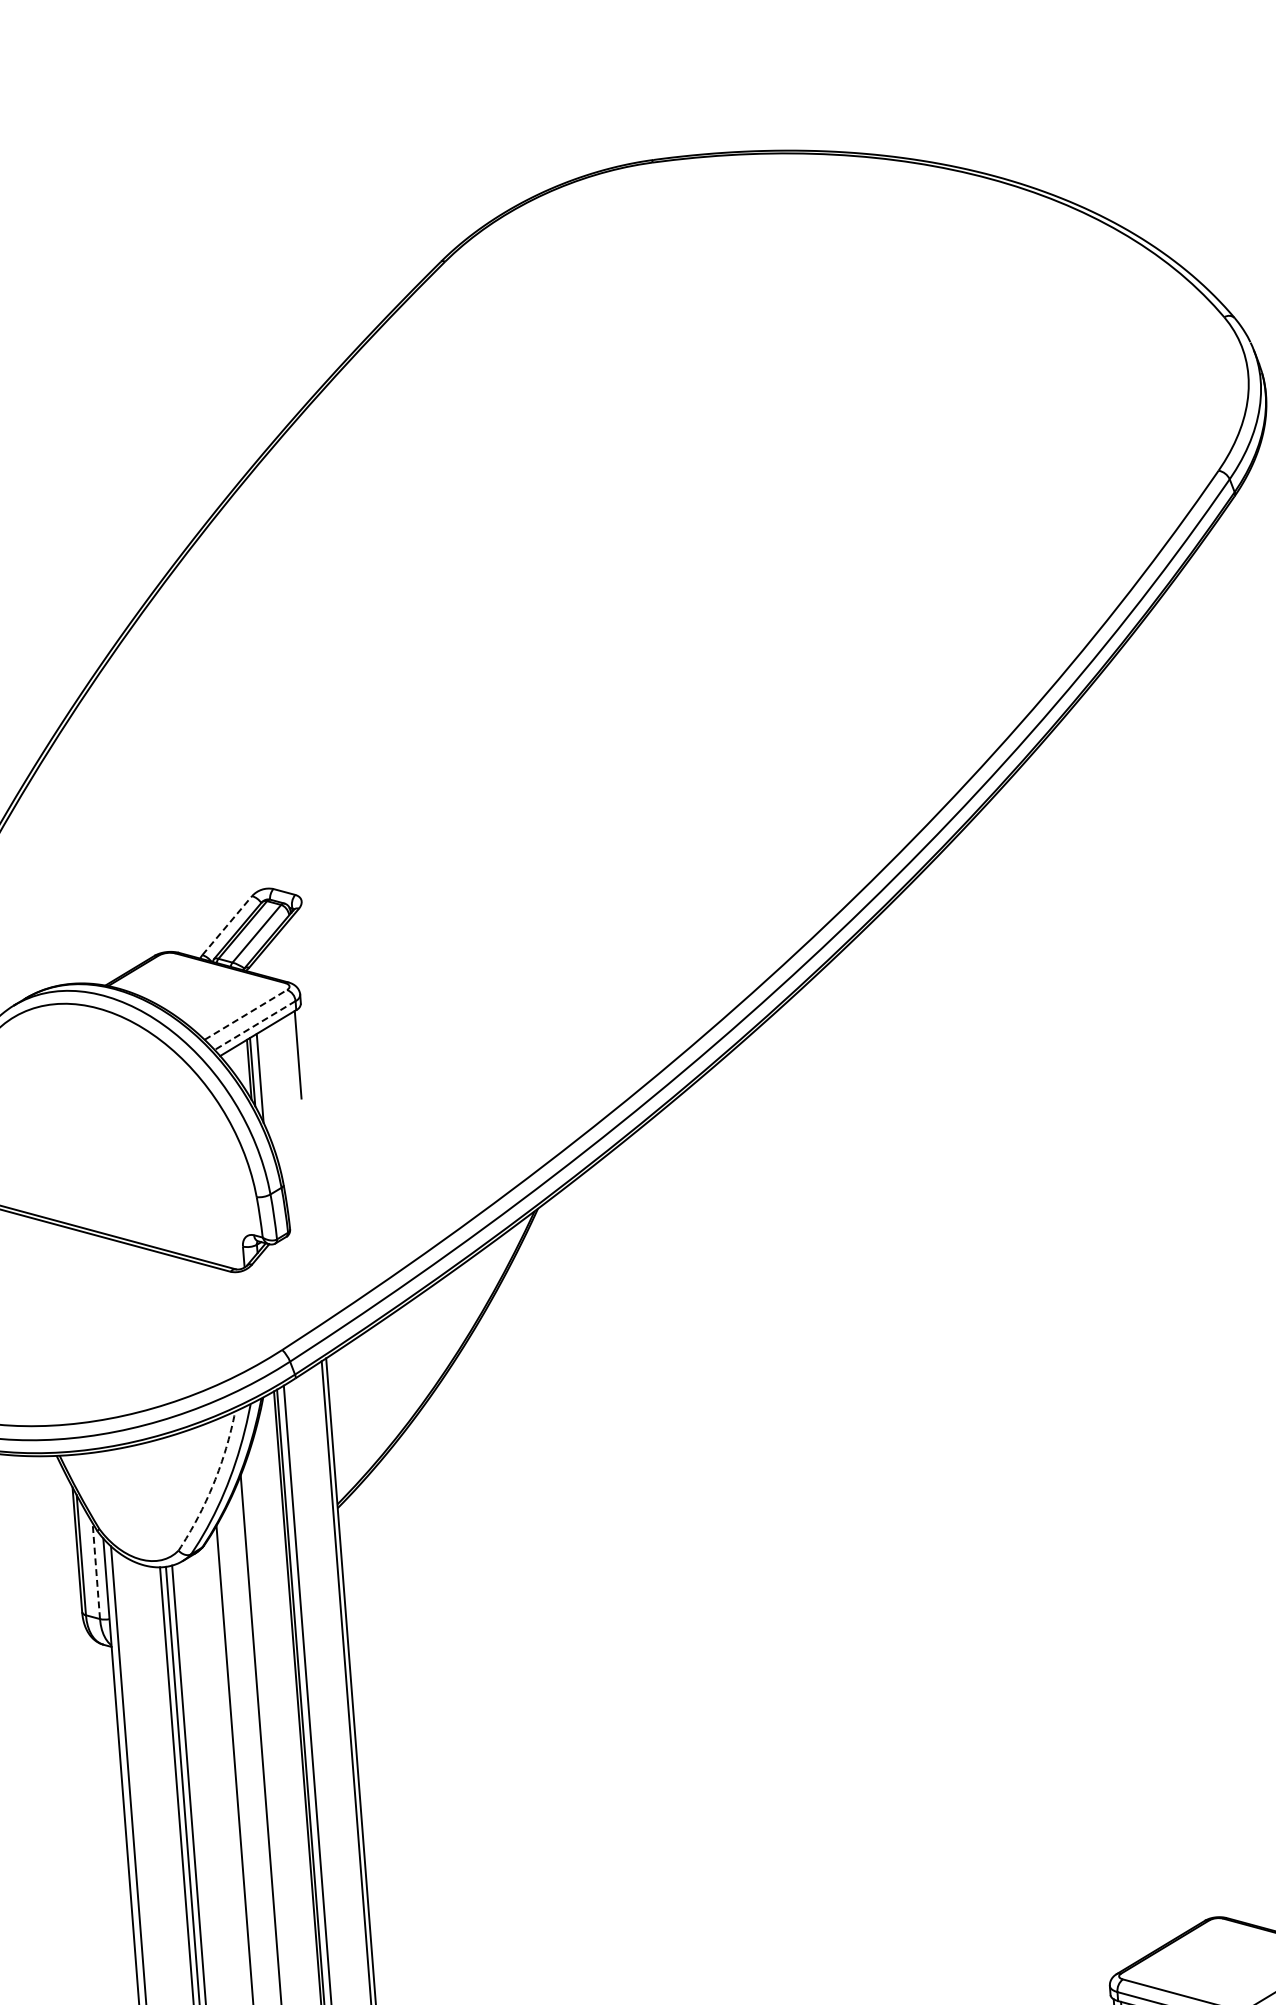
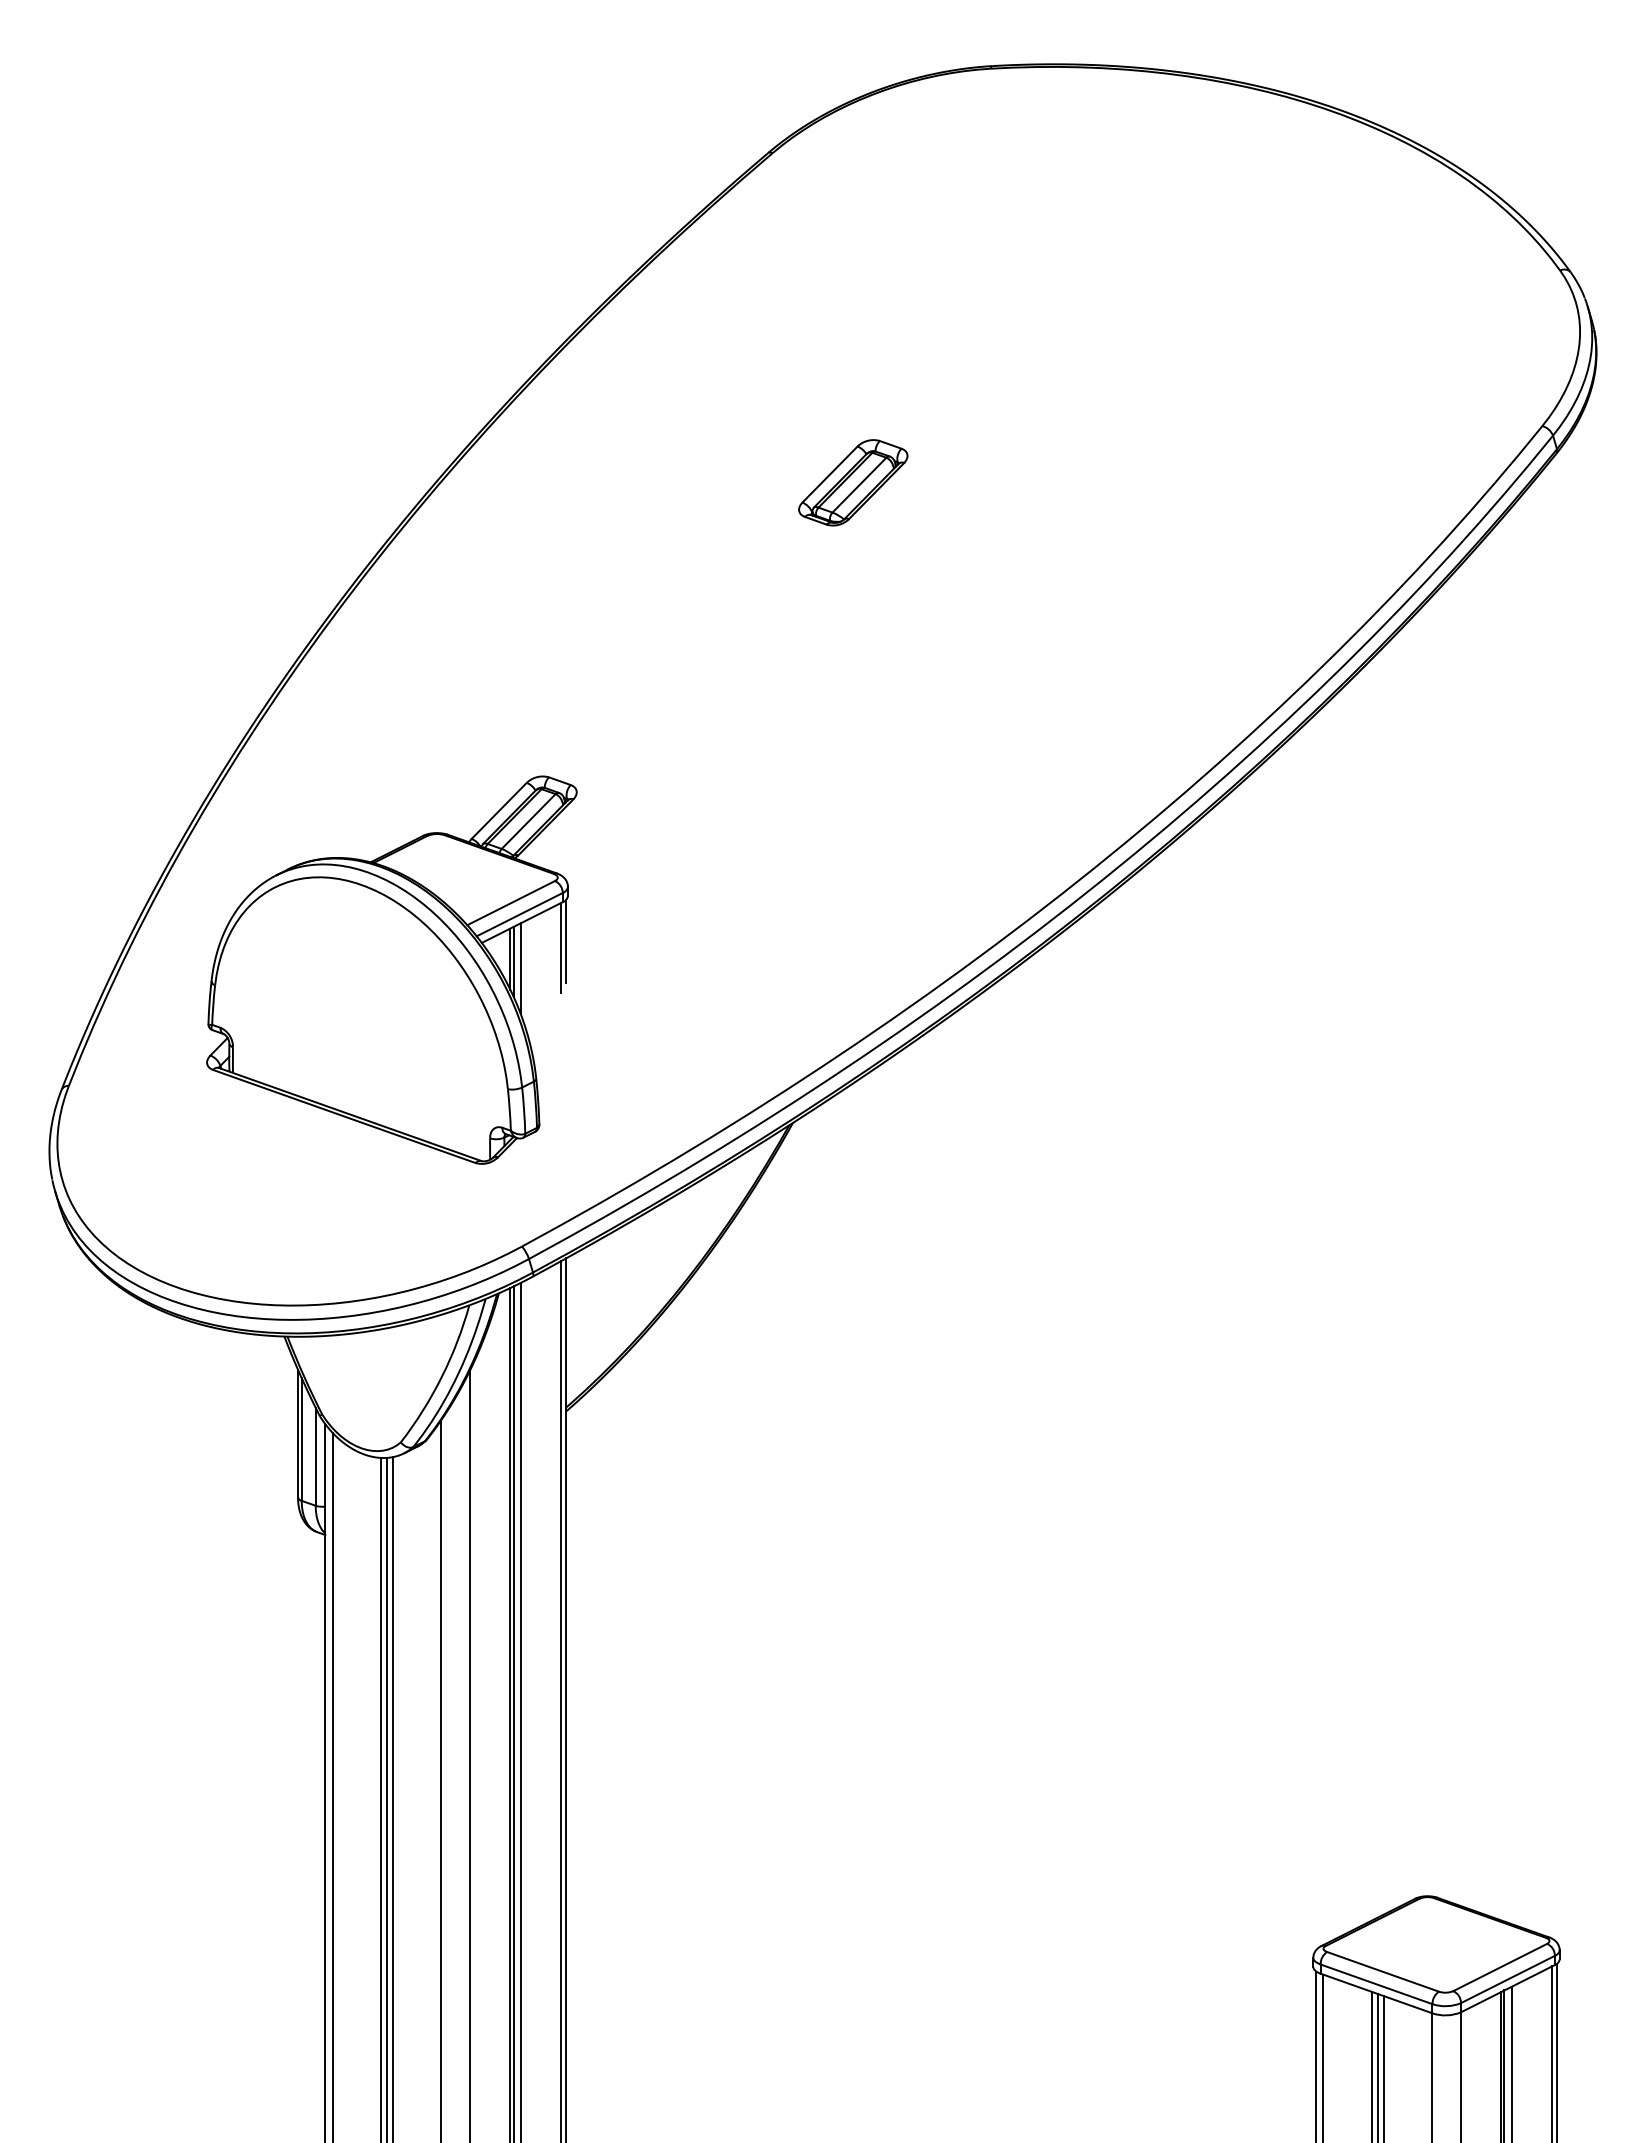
part: (549, 577) -> (853, 482), added
line: (227, 925) -> (499, 810), dashed -> solid
line: (246, 1014) -> (511, 902), dashed -> solid
line: (254, 1025) -> (519, 914), dashed -> solid
line: (301, 1048) -> (565, 941), added
arc: (213, 1484) -> (441, 1377), dashed -> solid
line: (96, 1570) -> (315, 1456), dashed -> solid

